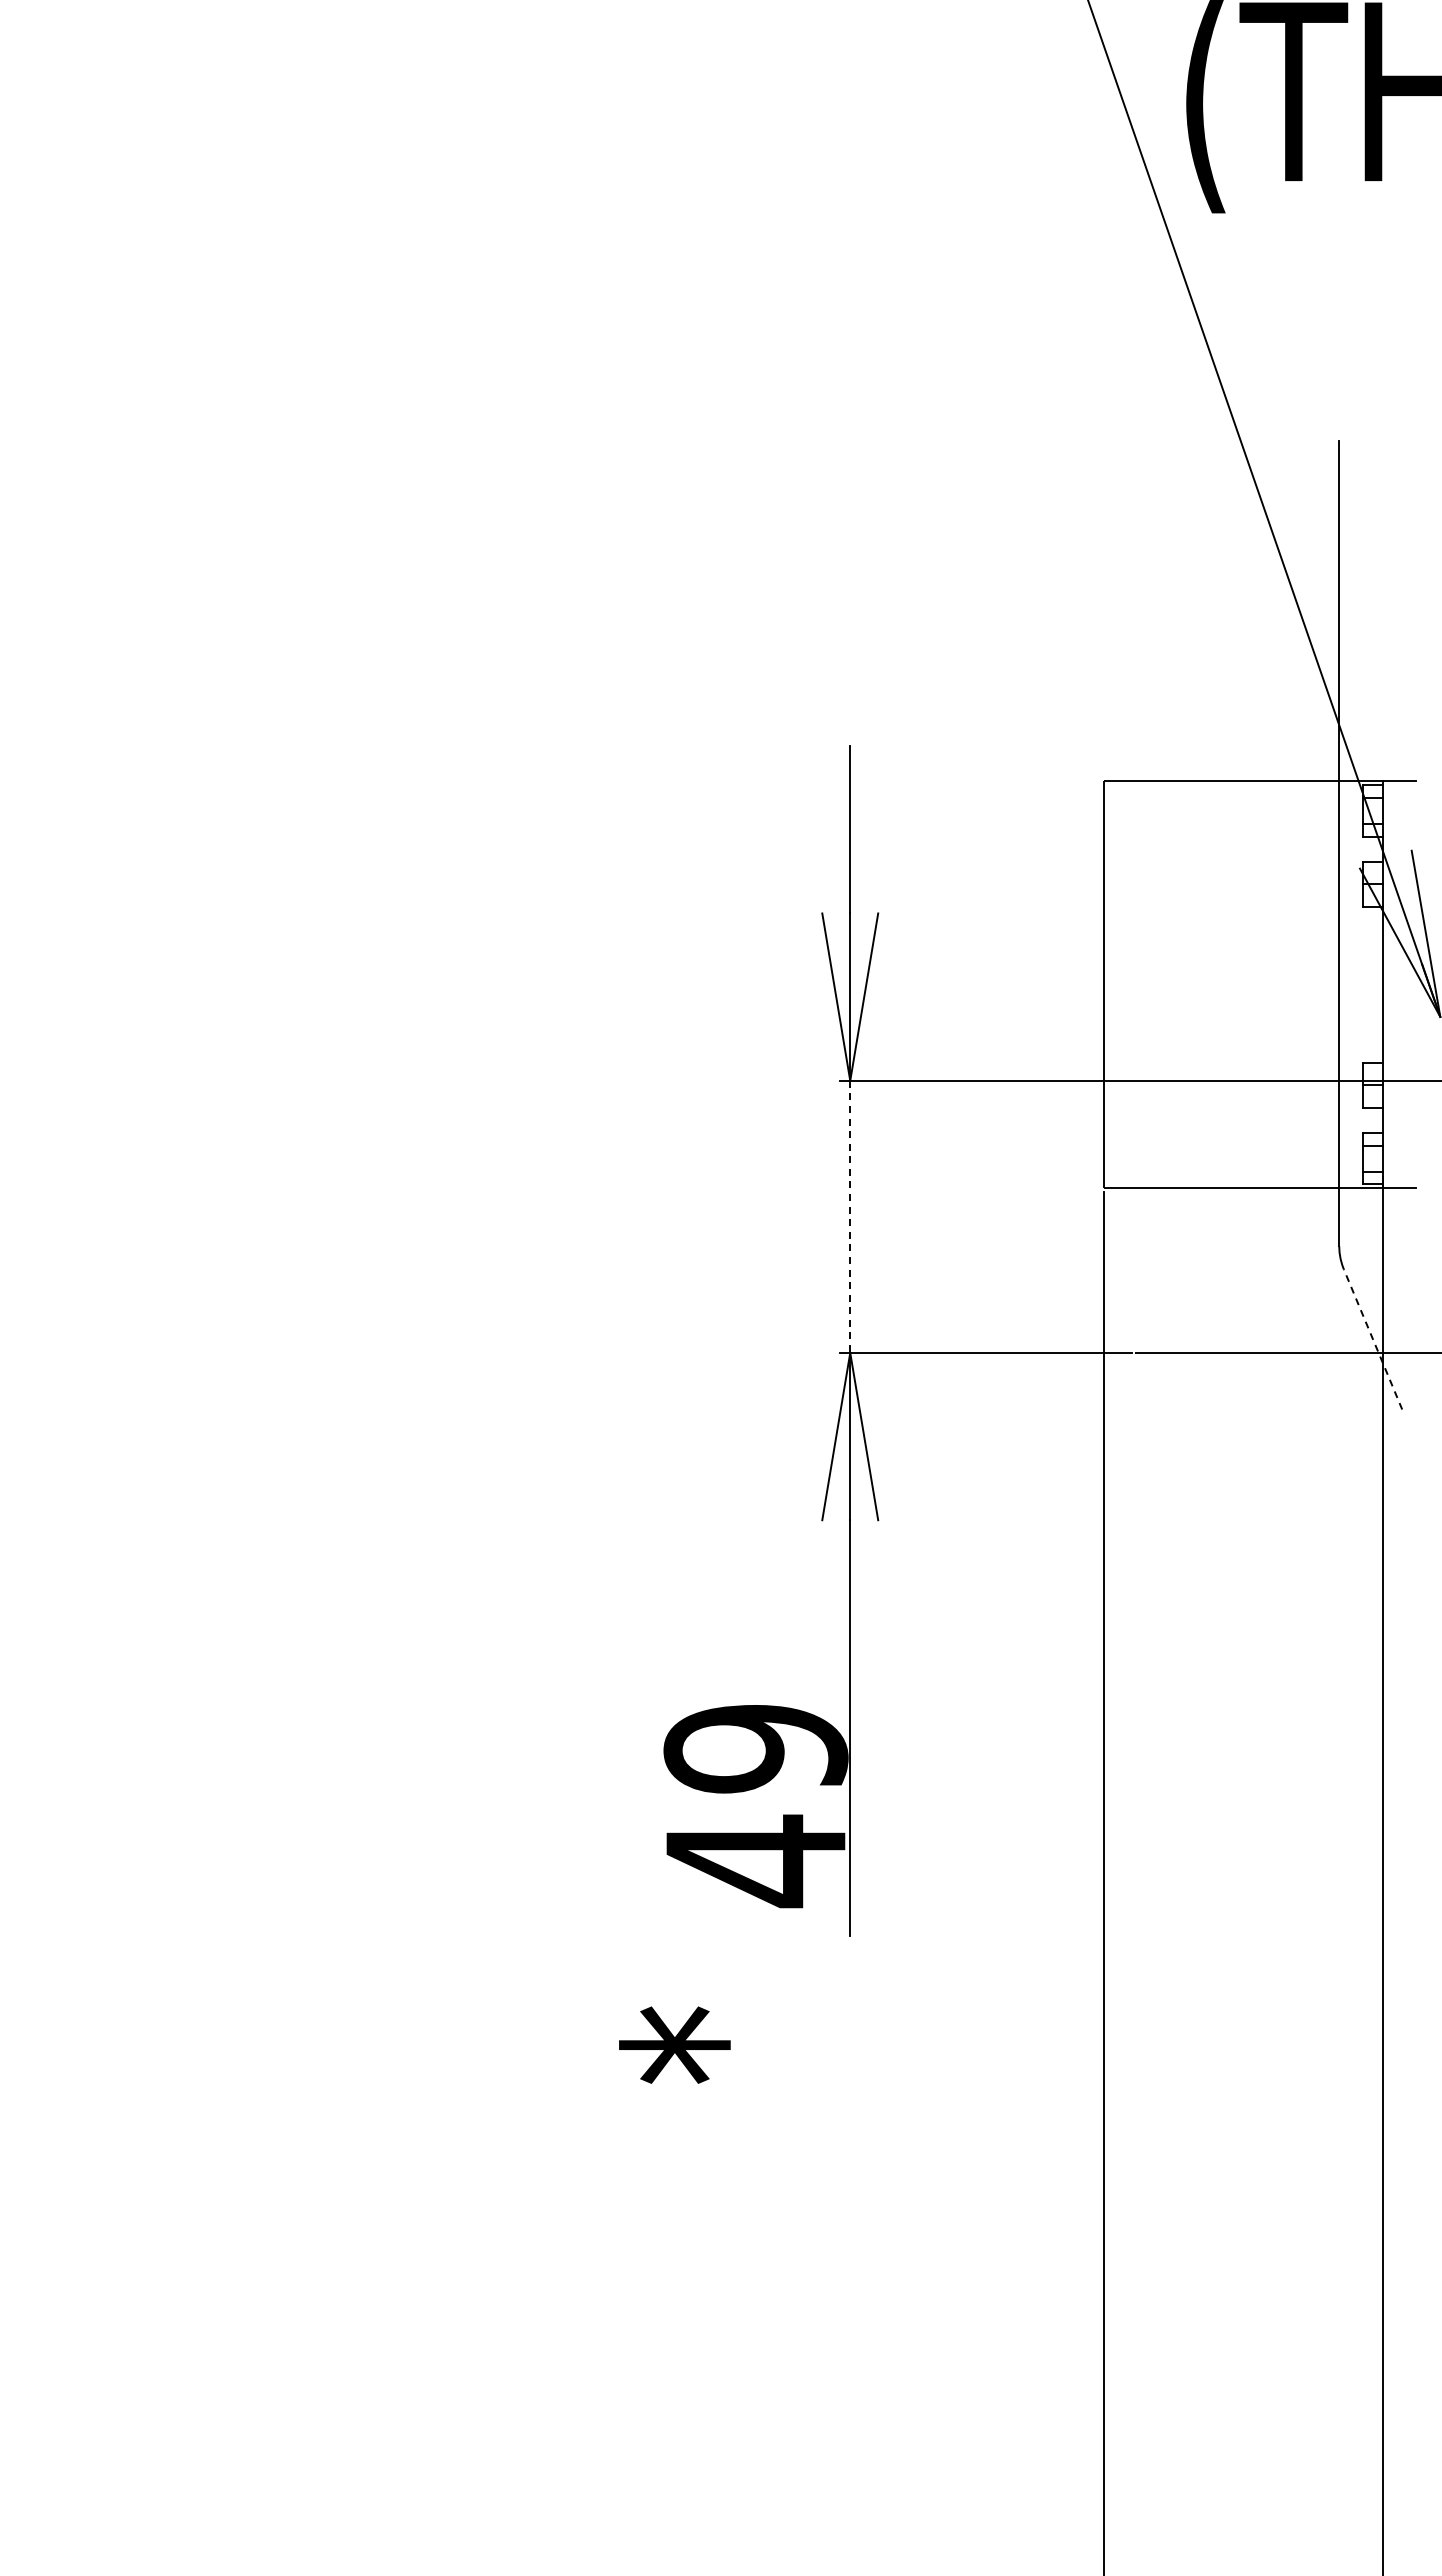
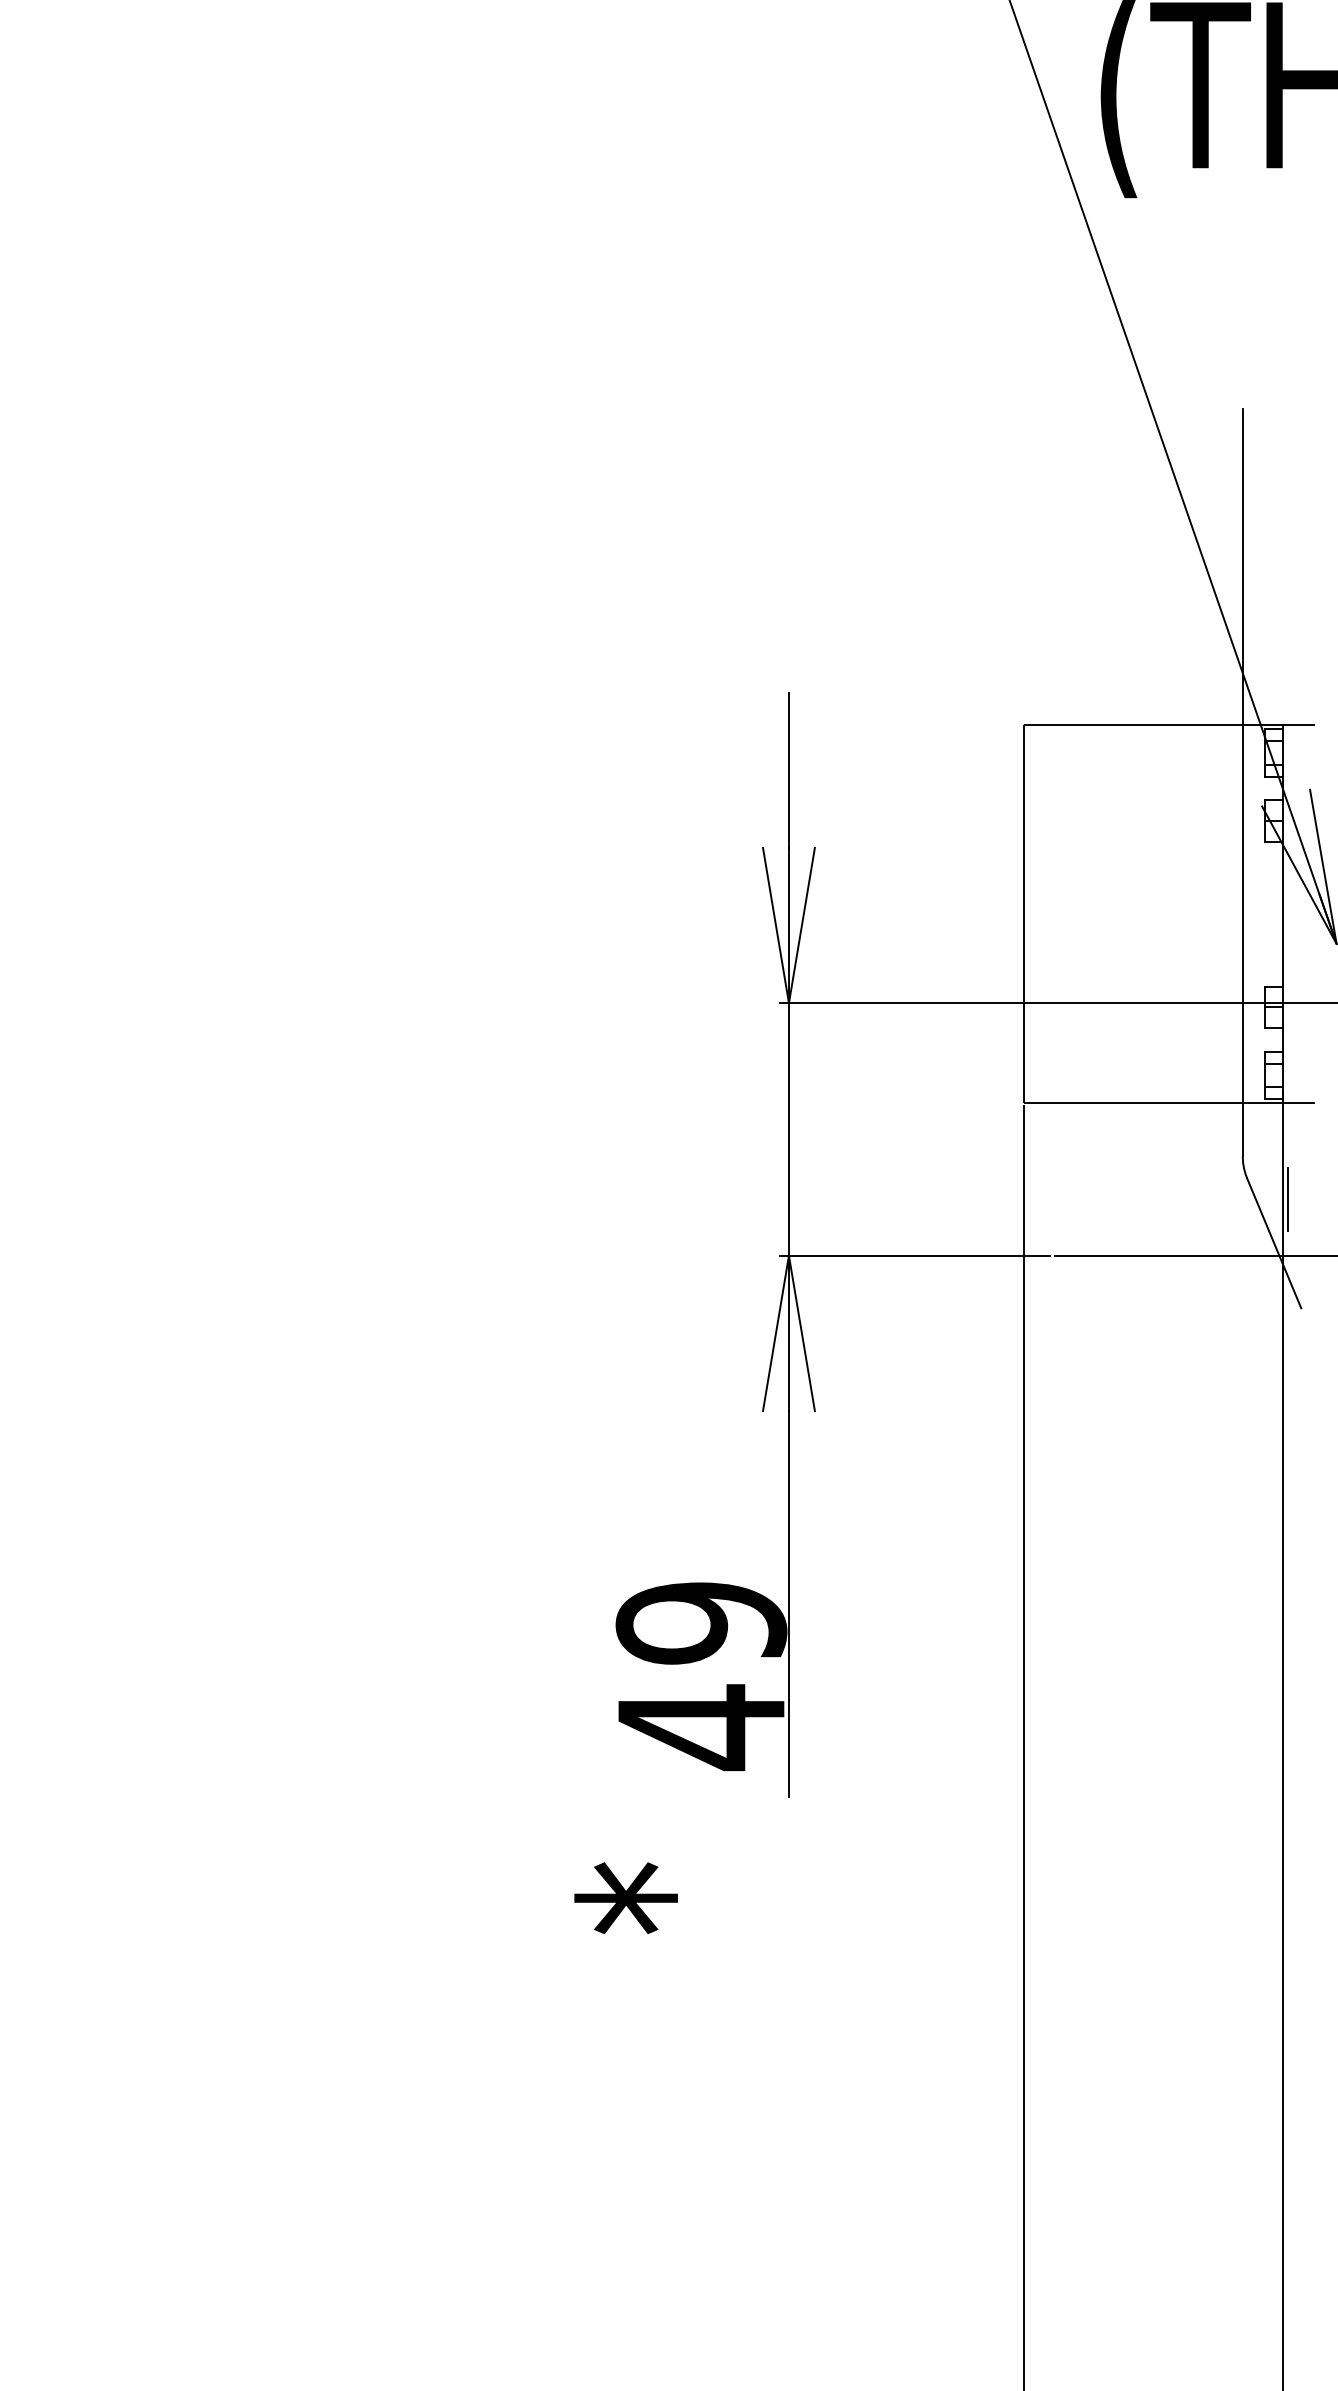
line: (850, 1217) -> (789, 1130), dashed -> solid
line: (1387, 1292) -> (1287, 1199), added
line: (1373, 1339) -> (1274, 1243), dashed -> solid

